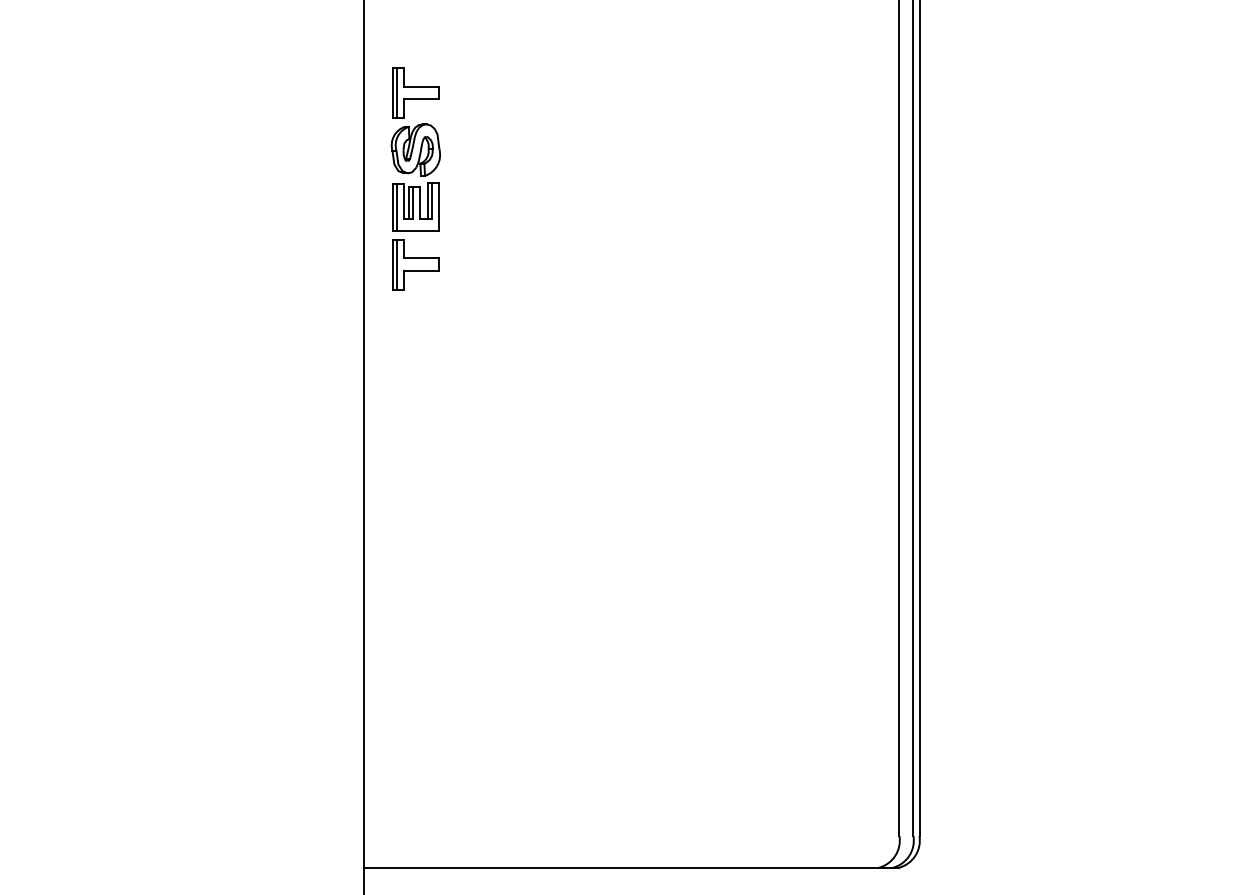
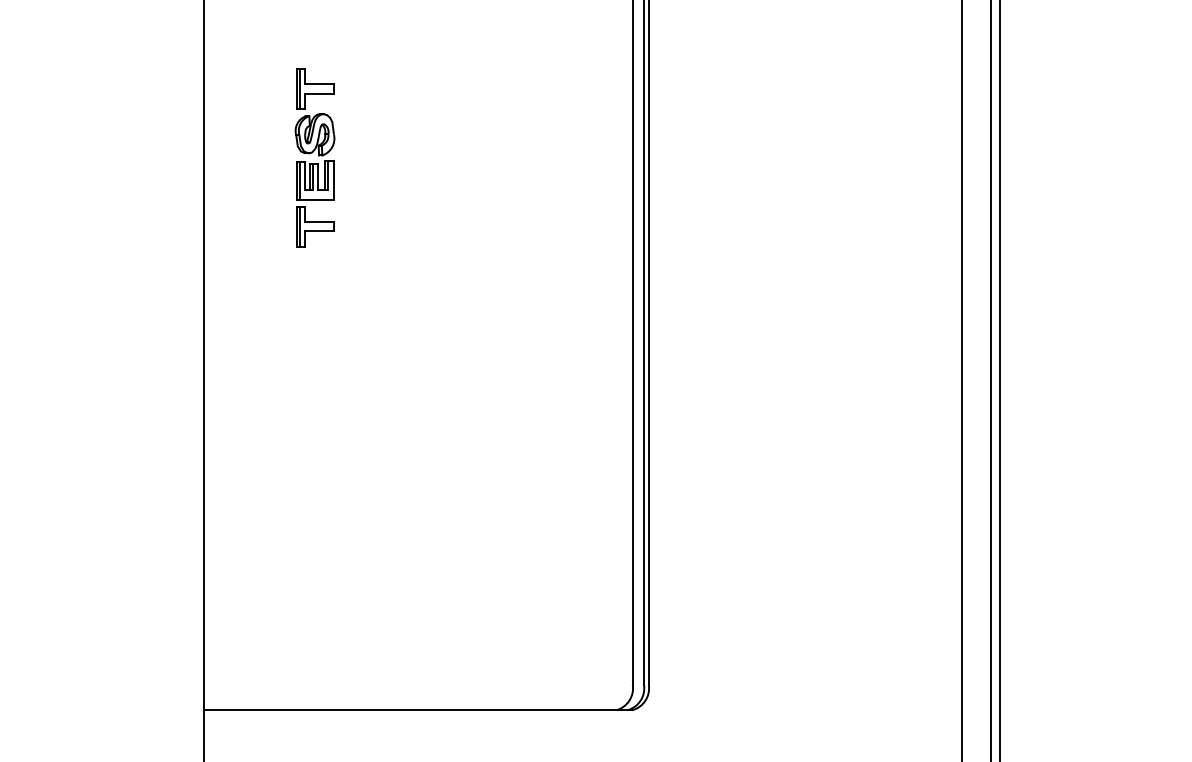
part: (415, 178) -> (314, 157), moved

